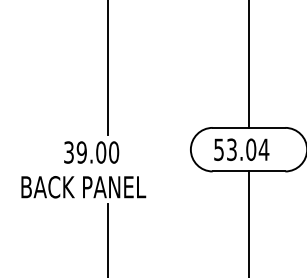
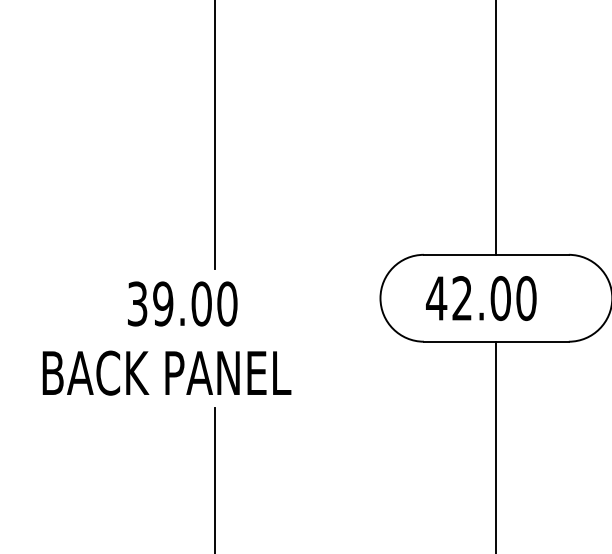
text: (241, 149) -> (481, 297), 53.04 -> 42.00

